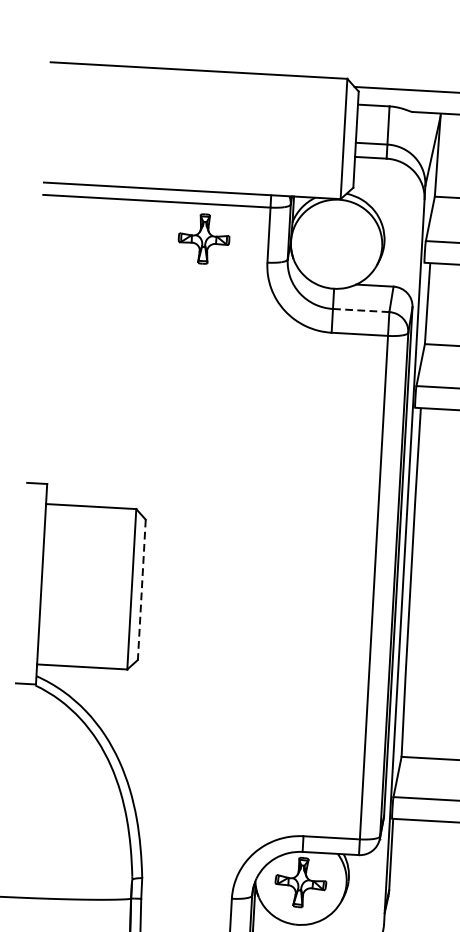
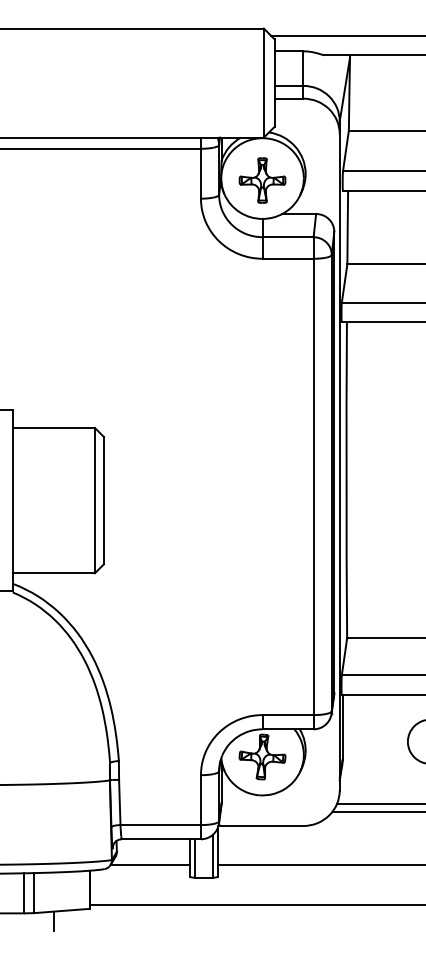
part: (204, 238) -> (262, 180), moved
line: (361, 310) -> (288, 237), dashed -> solid
line: (142, 589) -> (104, 500), dashed -> solid

